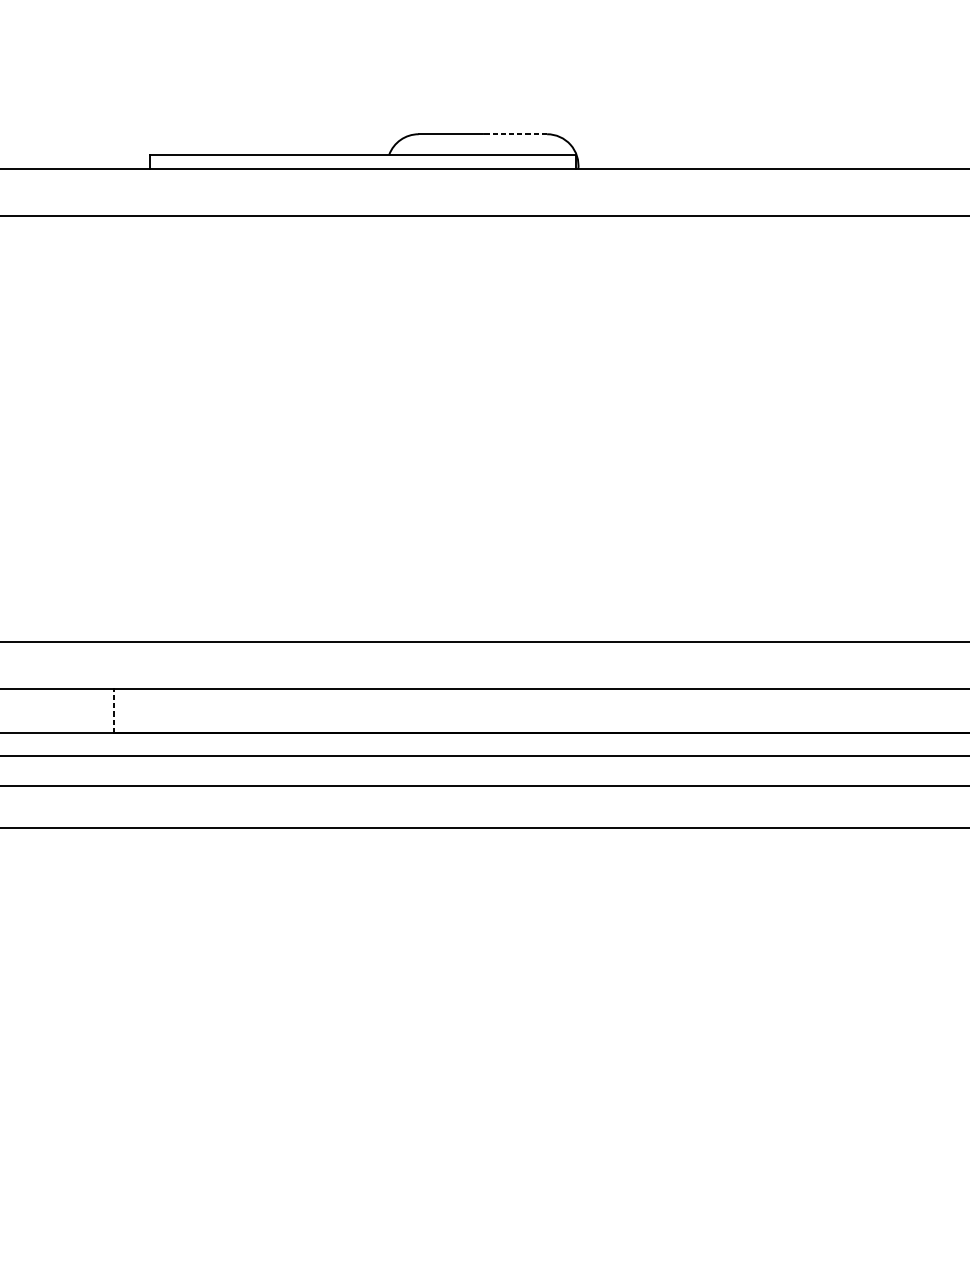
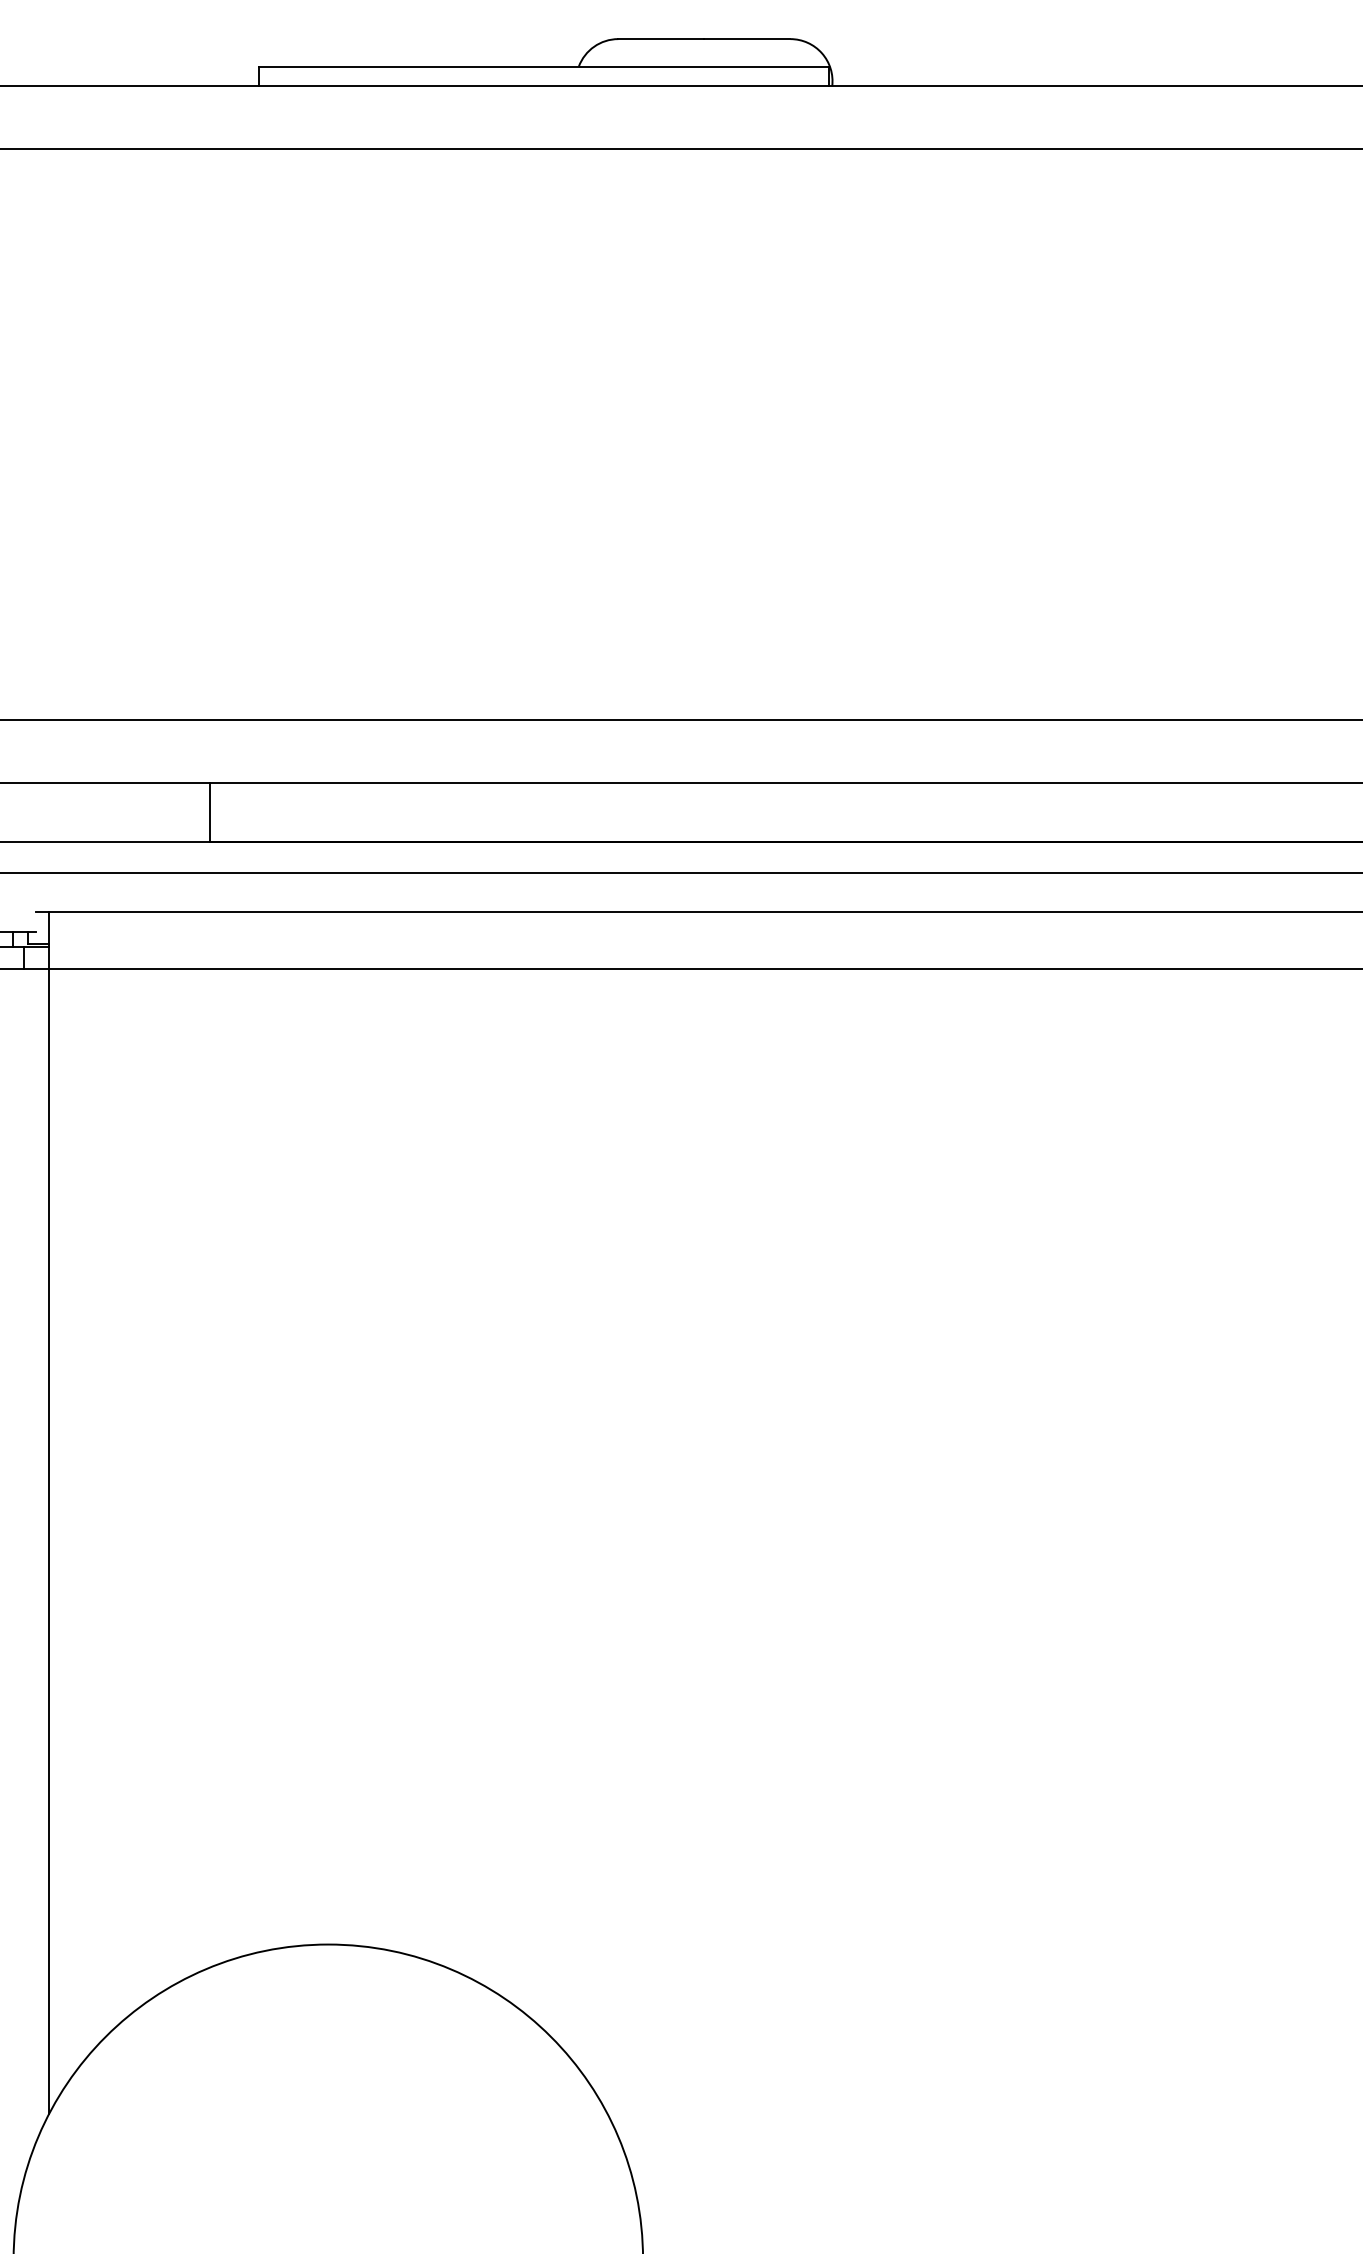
line: (514, 134) -> (746, 39), dashed -> solid
line: (113, 711) -> (209, 812), dashed -> solid

